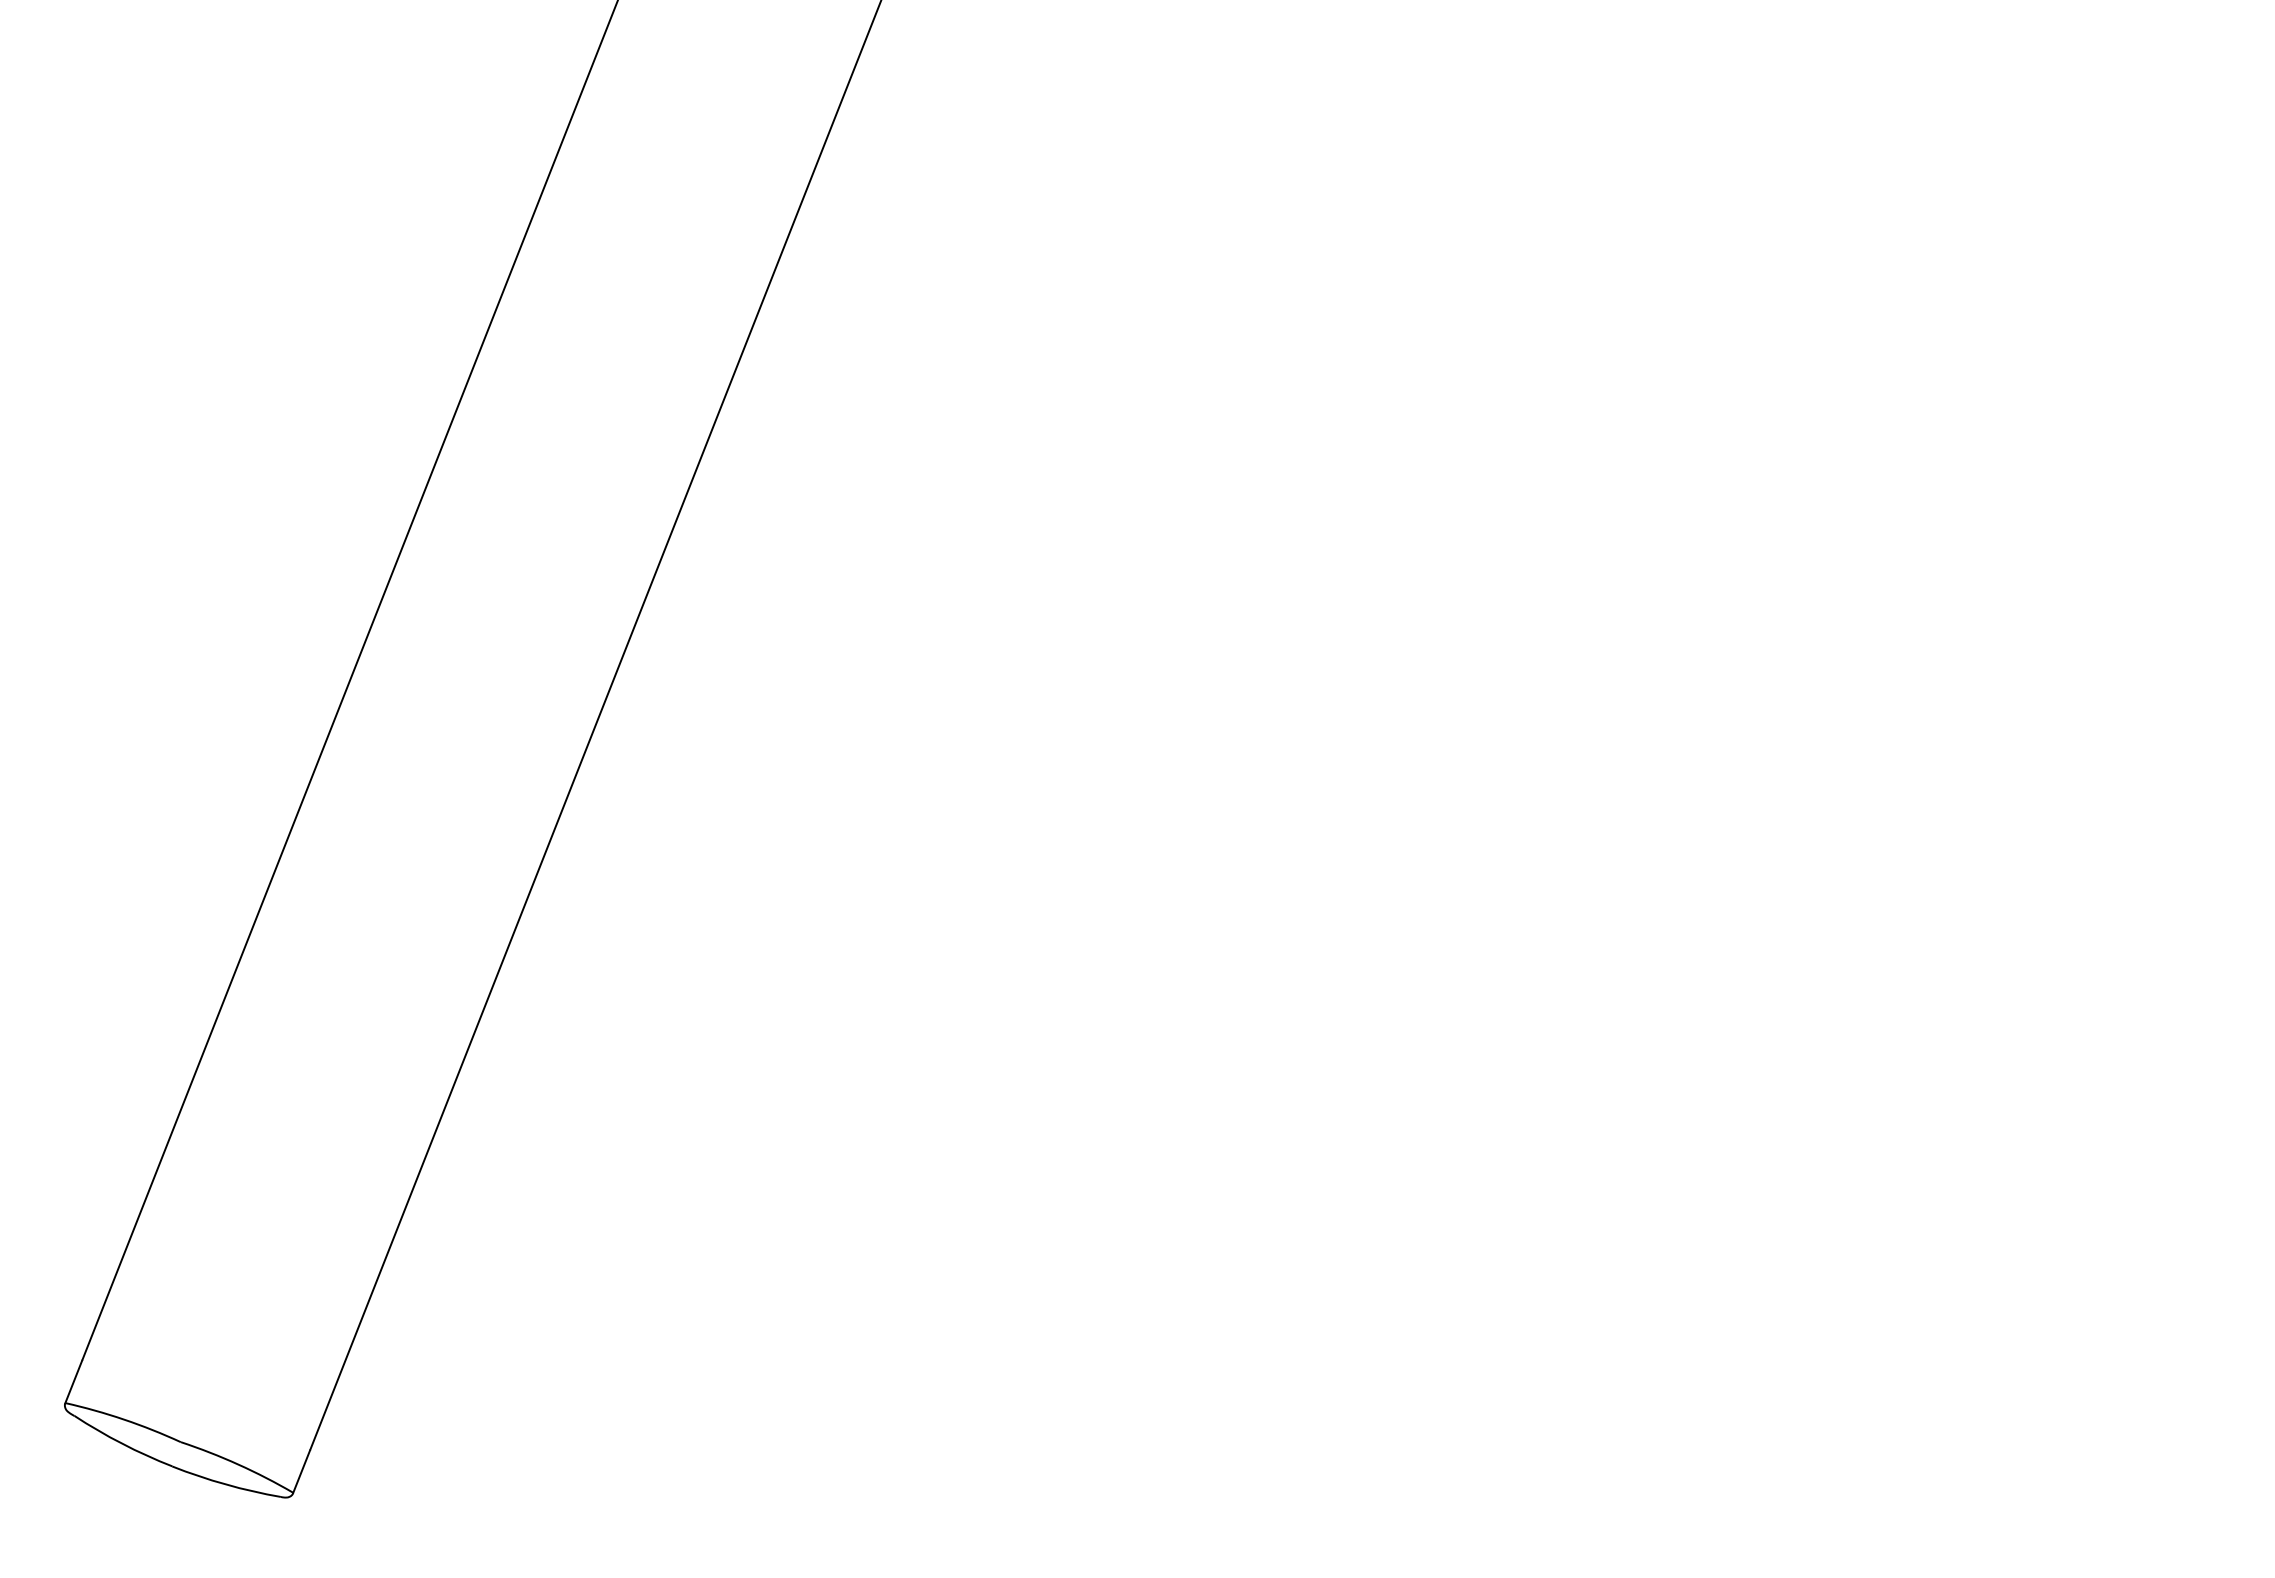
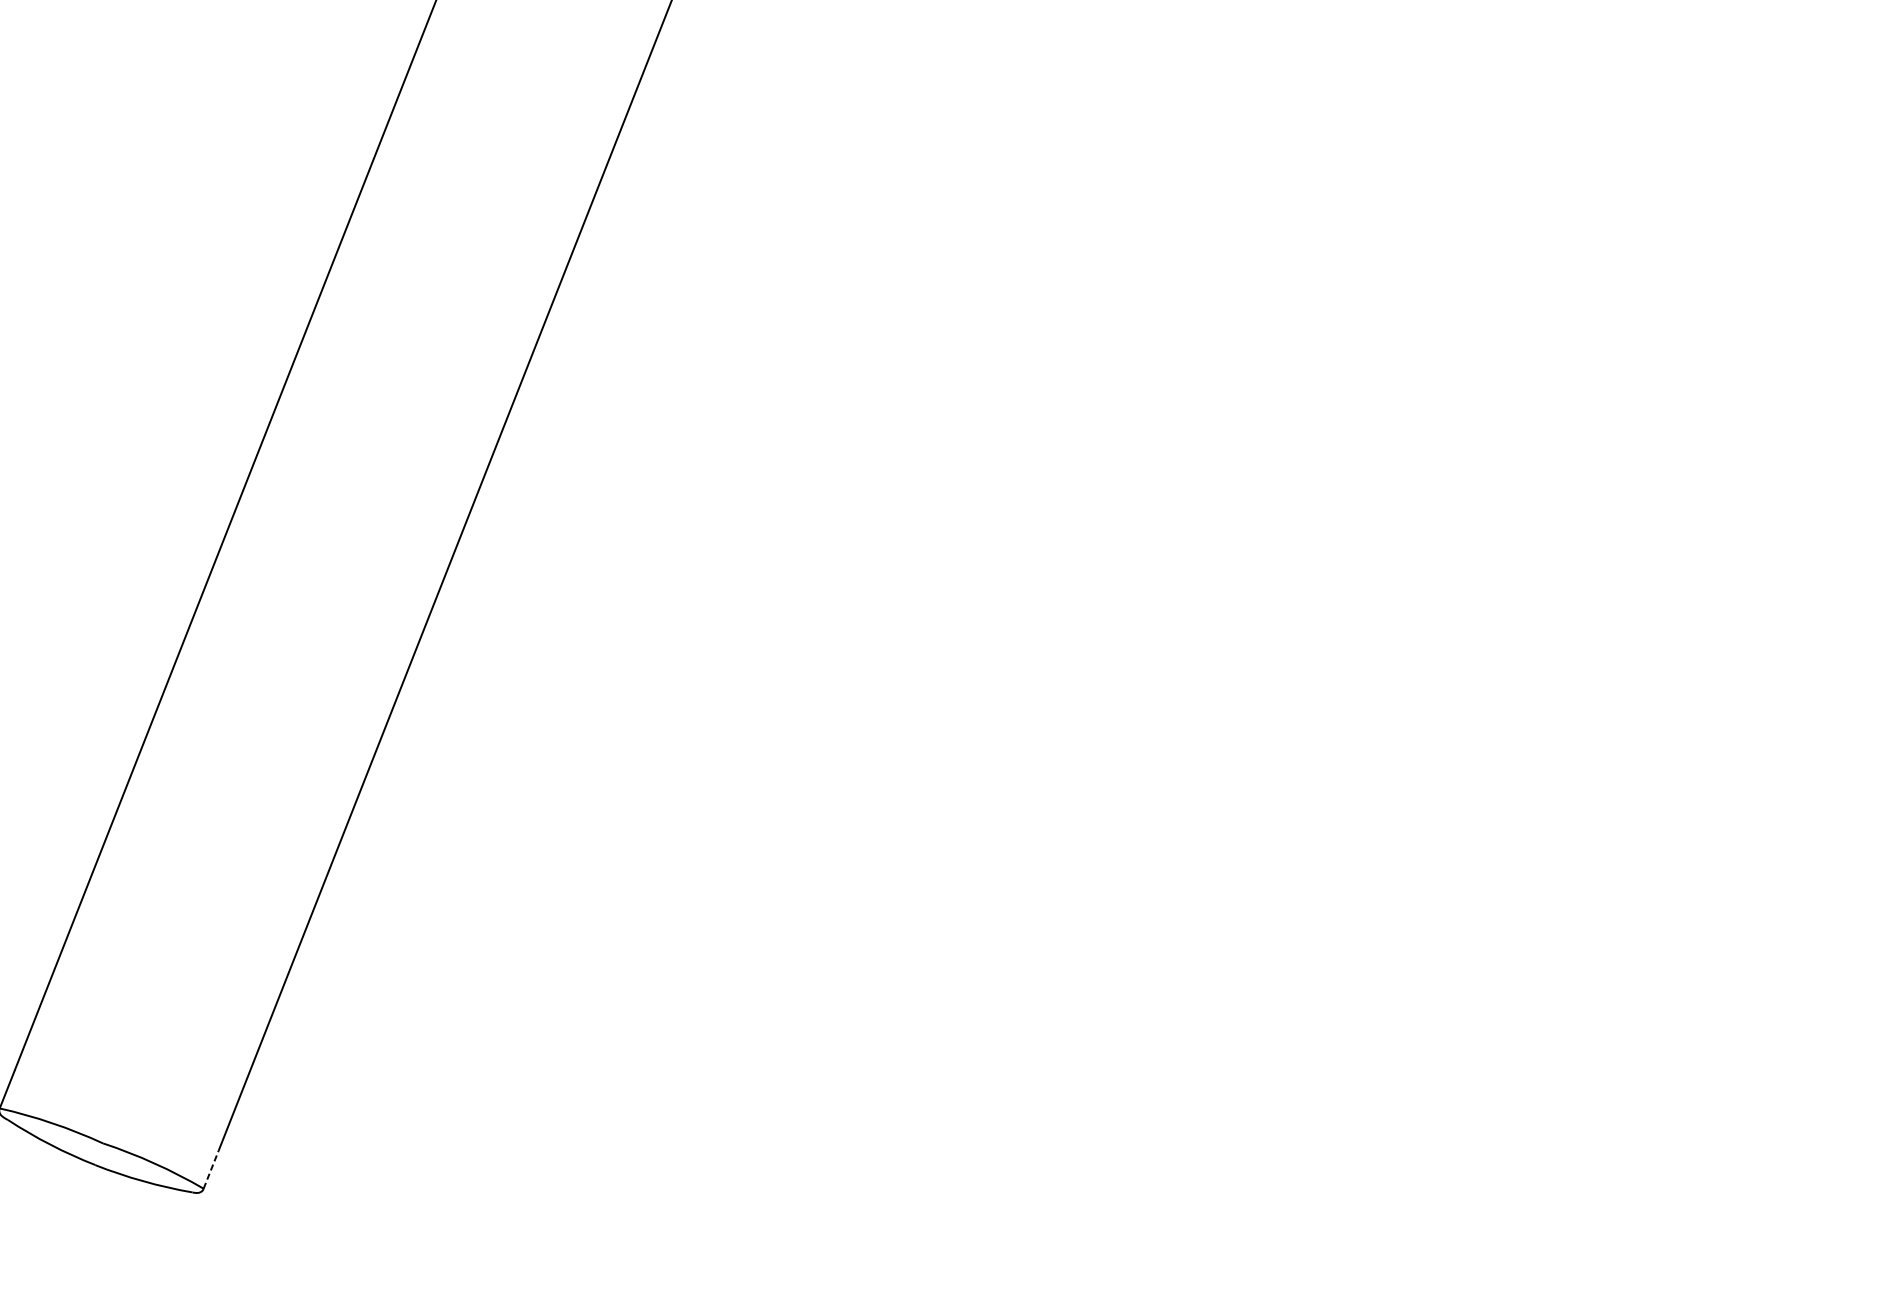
line: (301, 1471) -> (210, 1169), solid -> dashed

